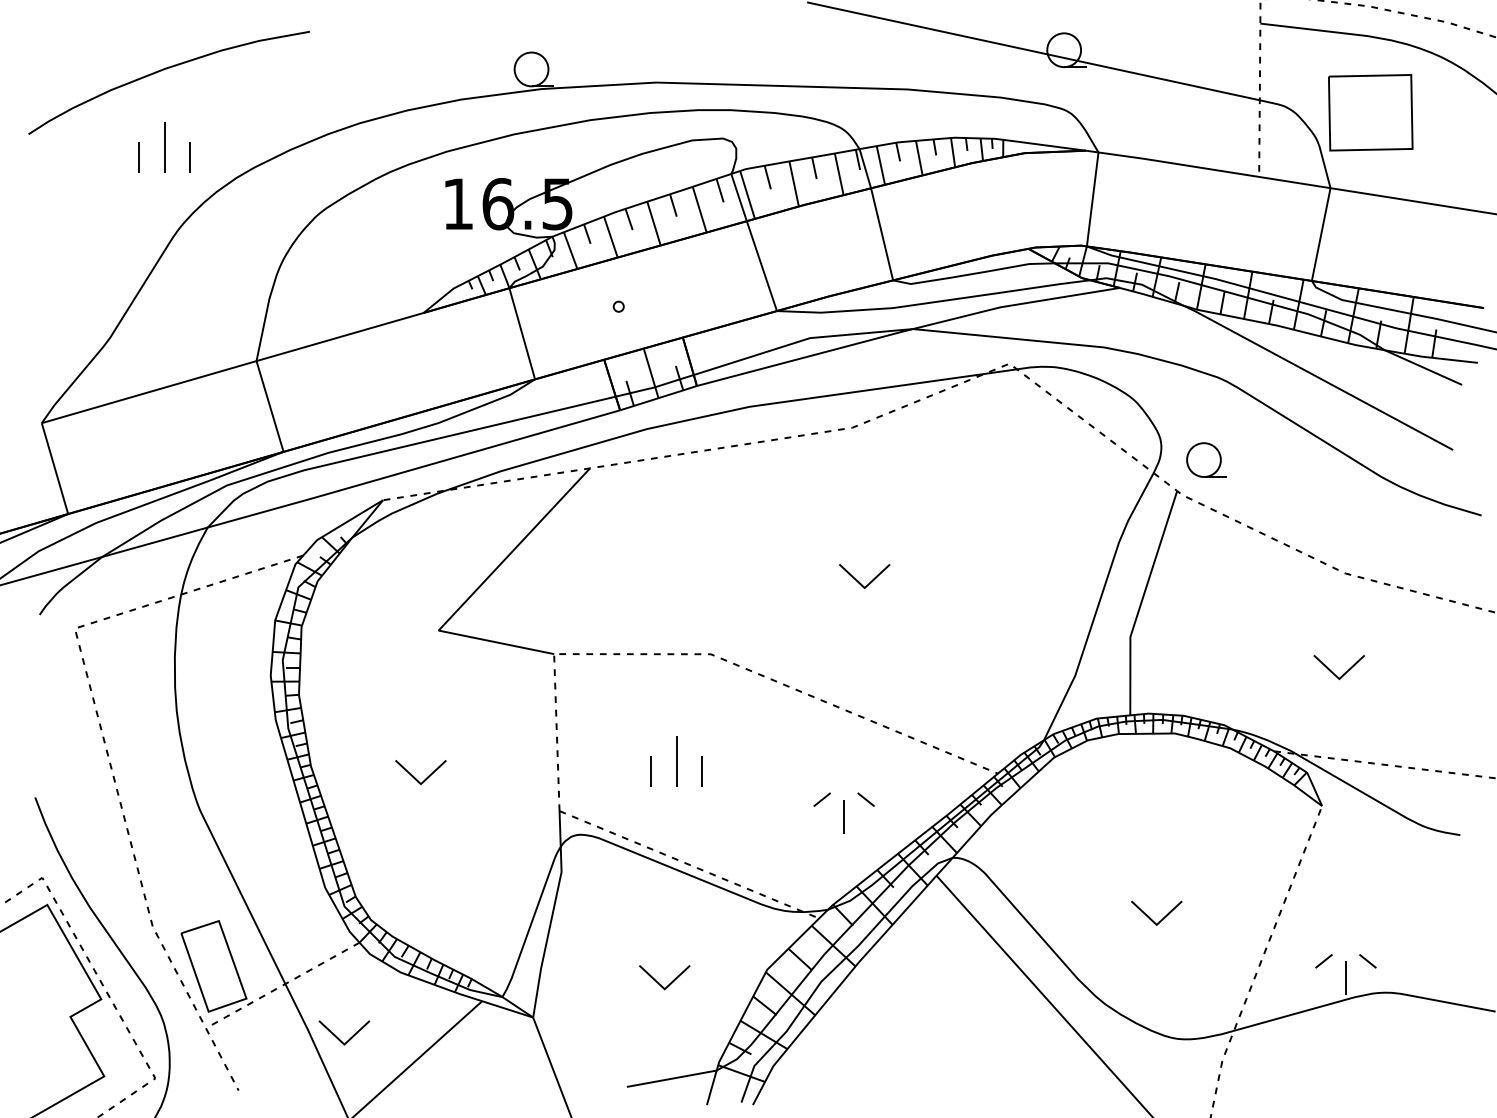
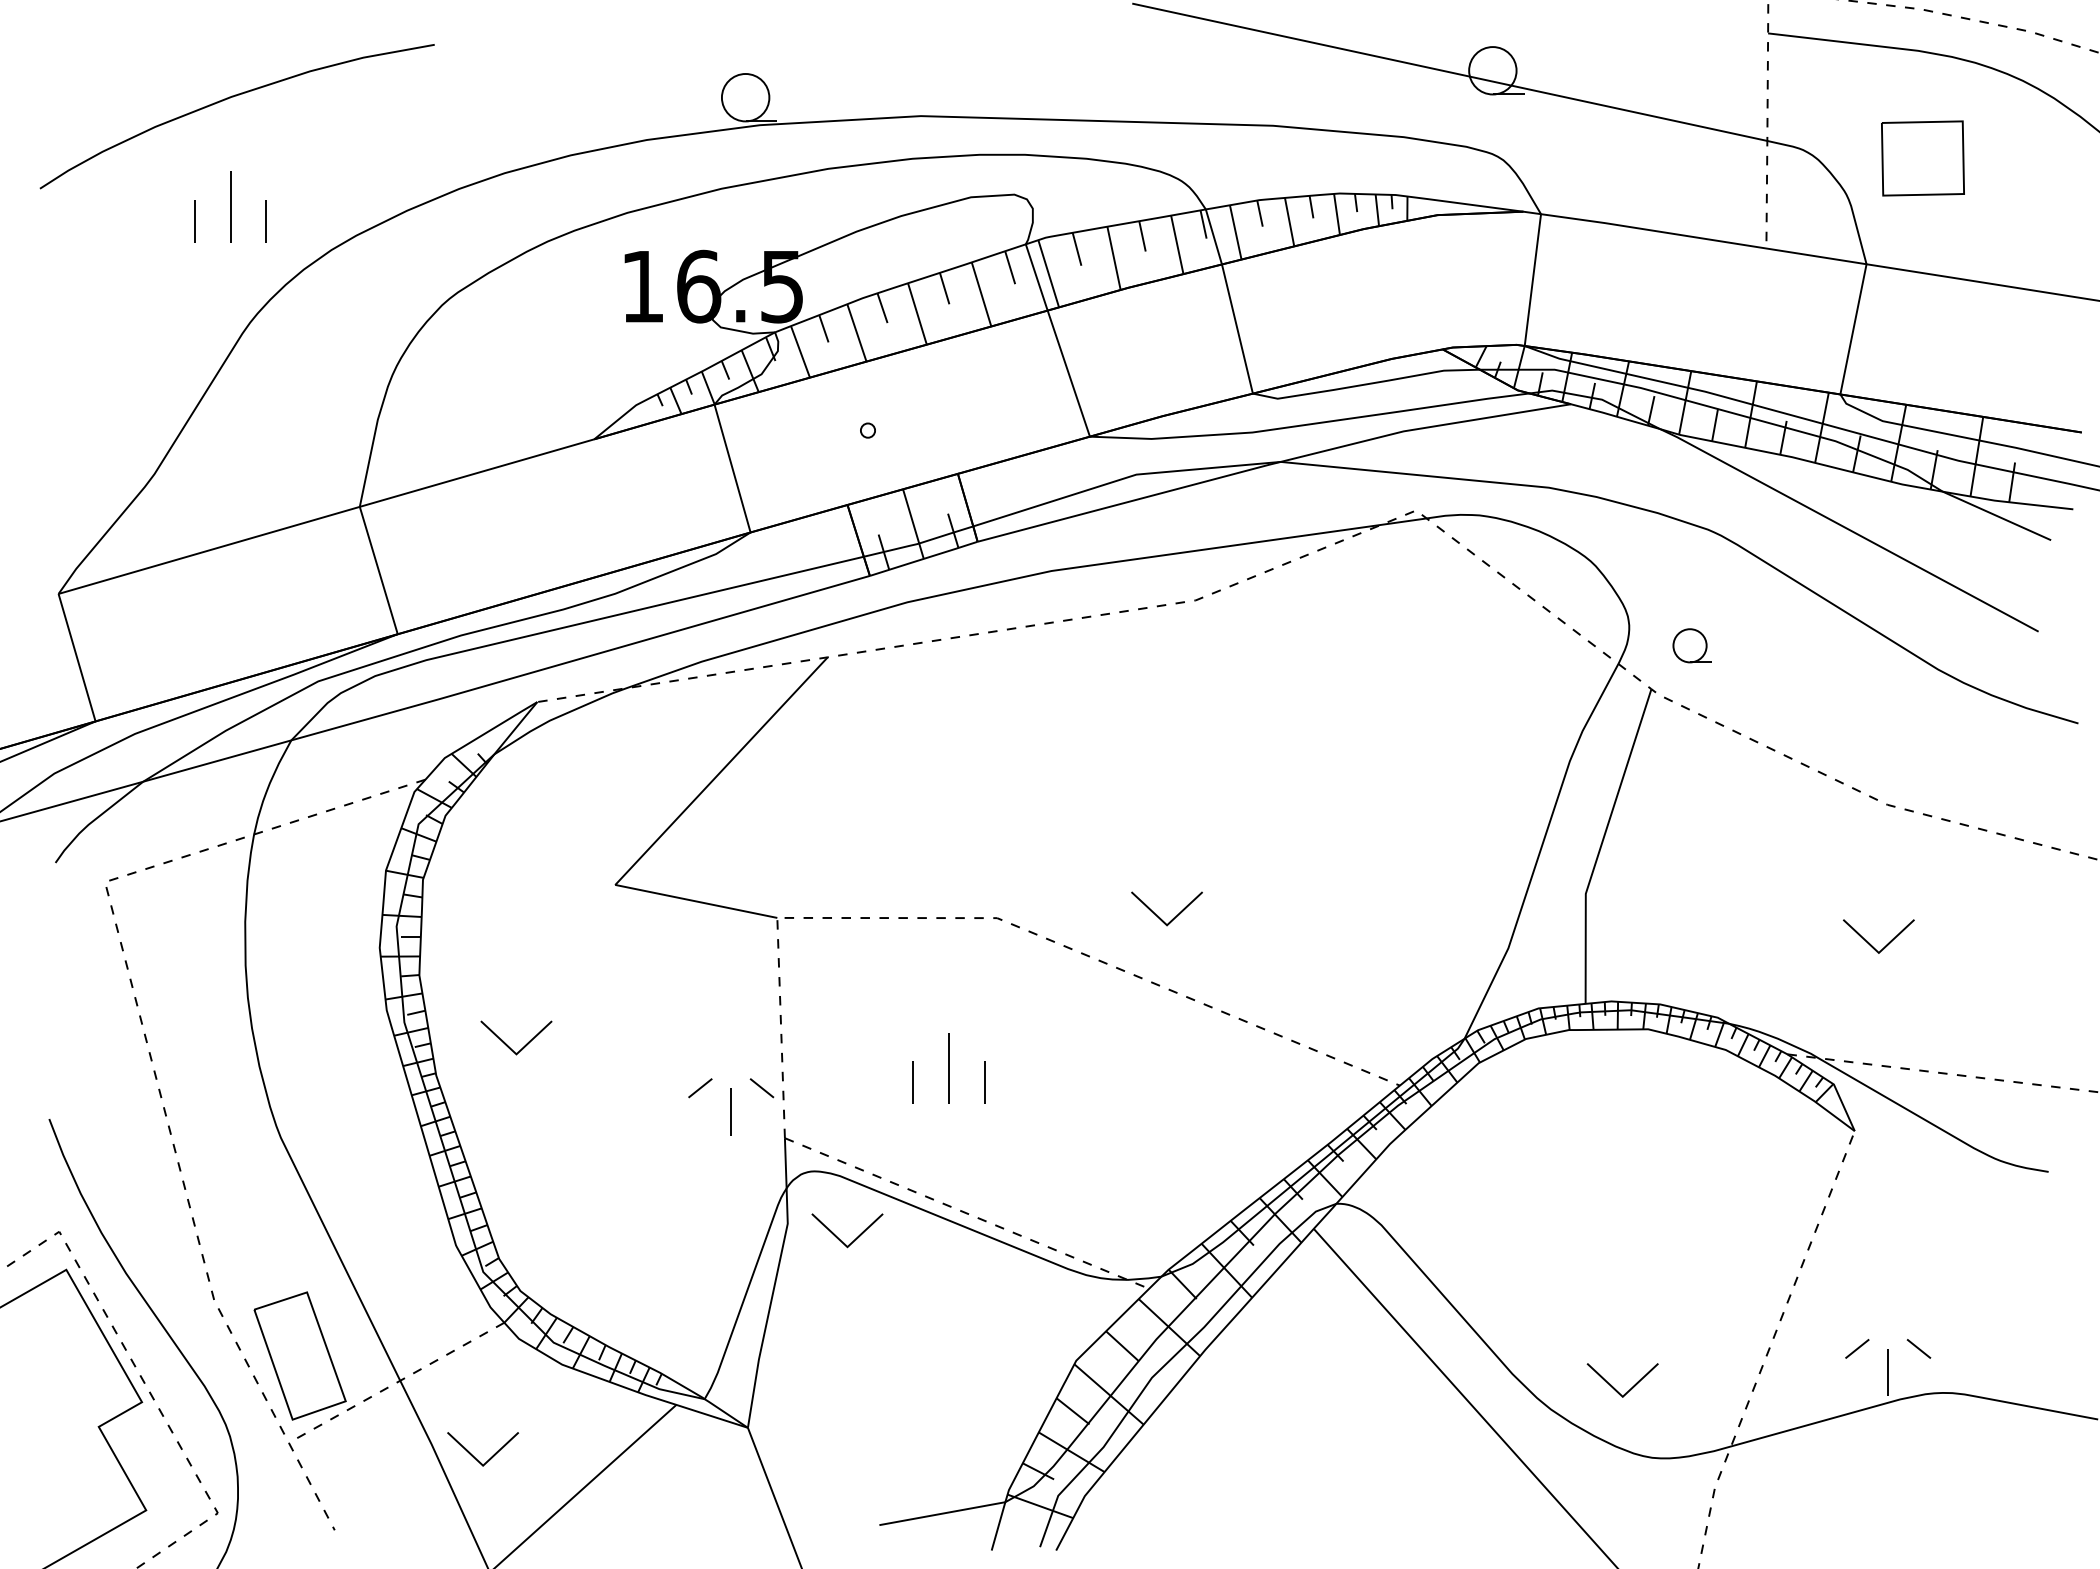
part: (1370, 112) -> (1922, 158), size x0.7
part: (1206, 459) -> (1692, 645), size x0.7
part: (858, 581) -> (1158, 915), moved
part: (415, 777) -> (508, 1045), moved
part: (844, 812) -> (731, 1106), moved
part: (1150, 918) -> (1614, 1387), moved
part: (659, 983) -> (839, 1238), moved

